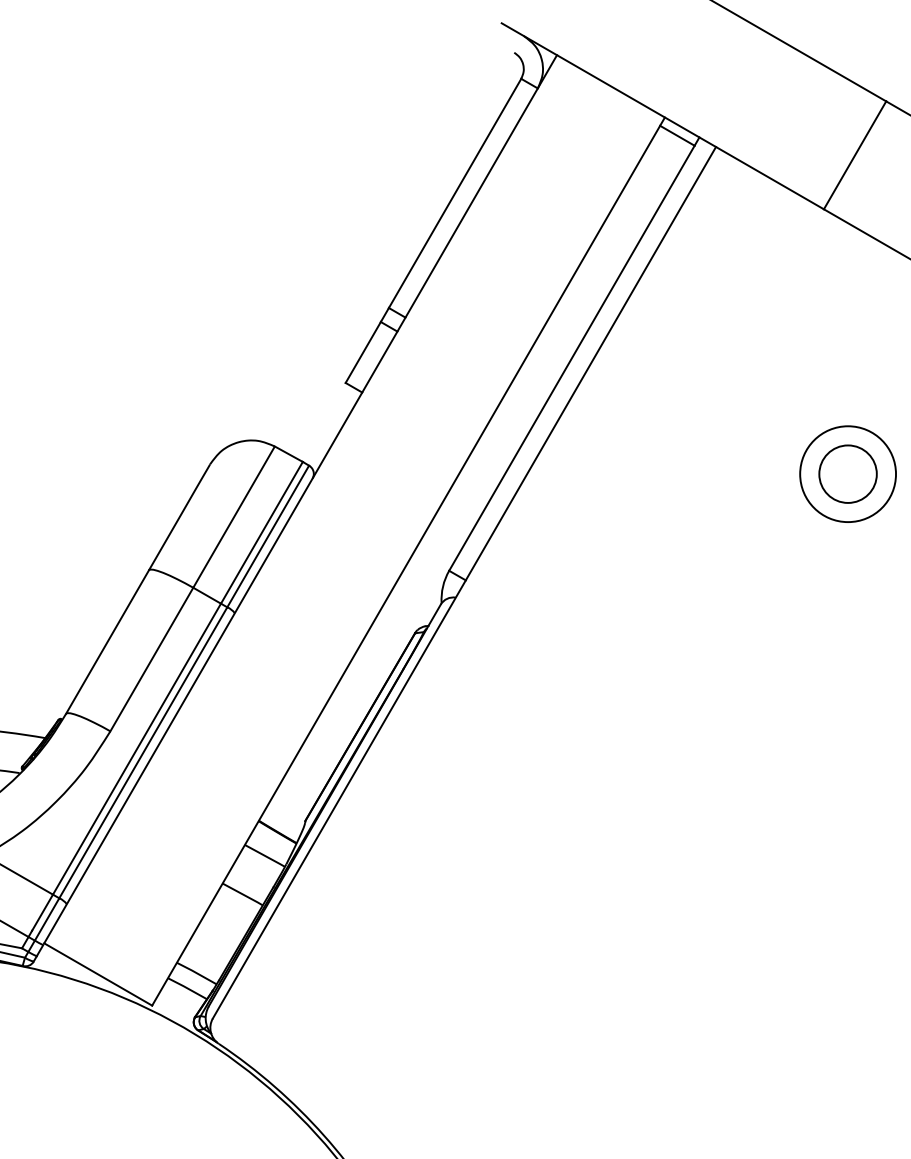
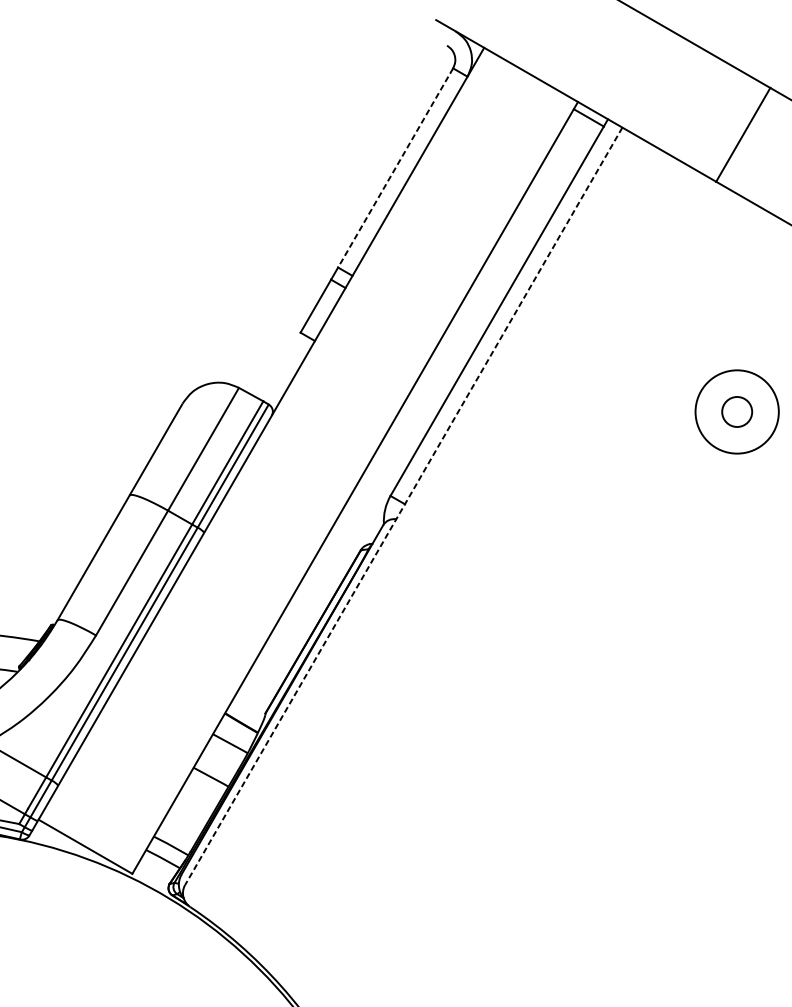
line: (454, 193) -> (395, 168), solid -> dashed
circle: (847, 473) -> (736, 411), size x0.6
line: (464, 583) -> (403, 506), solid -> dashed

